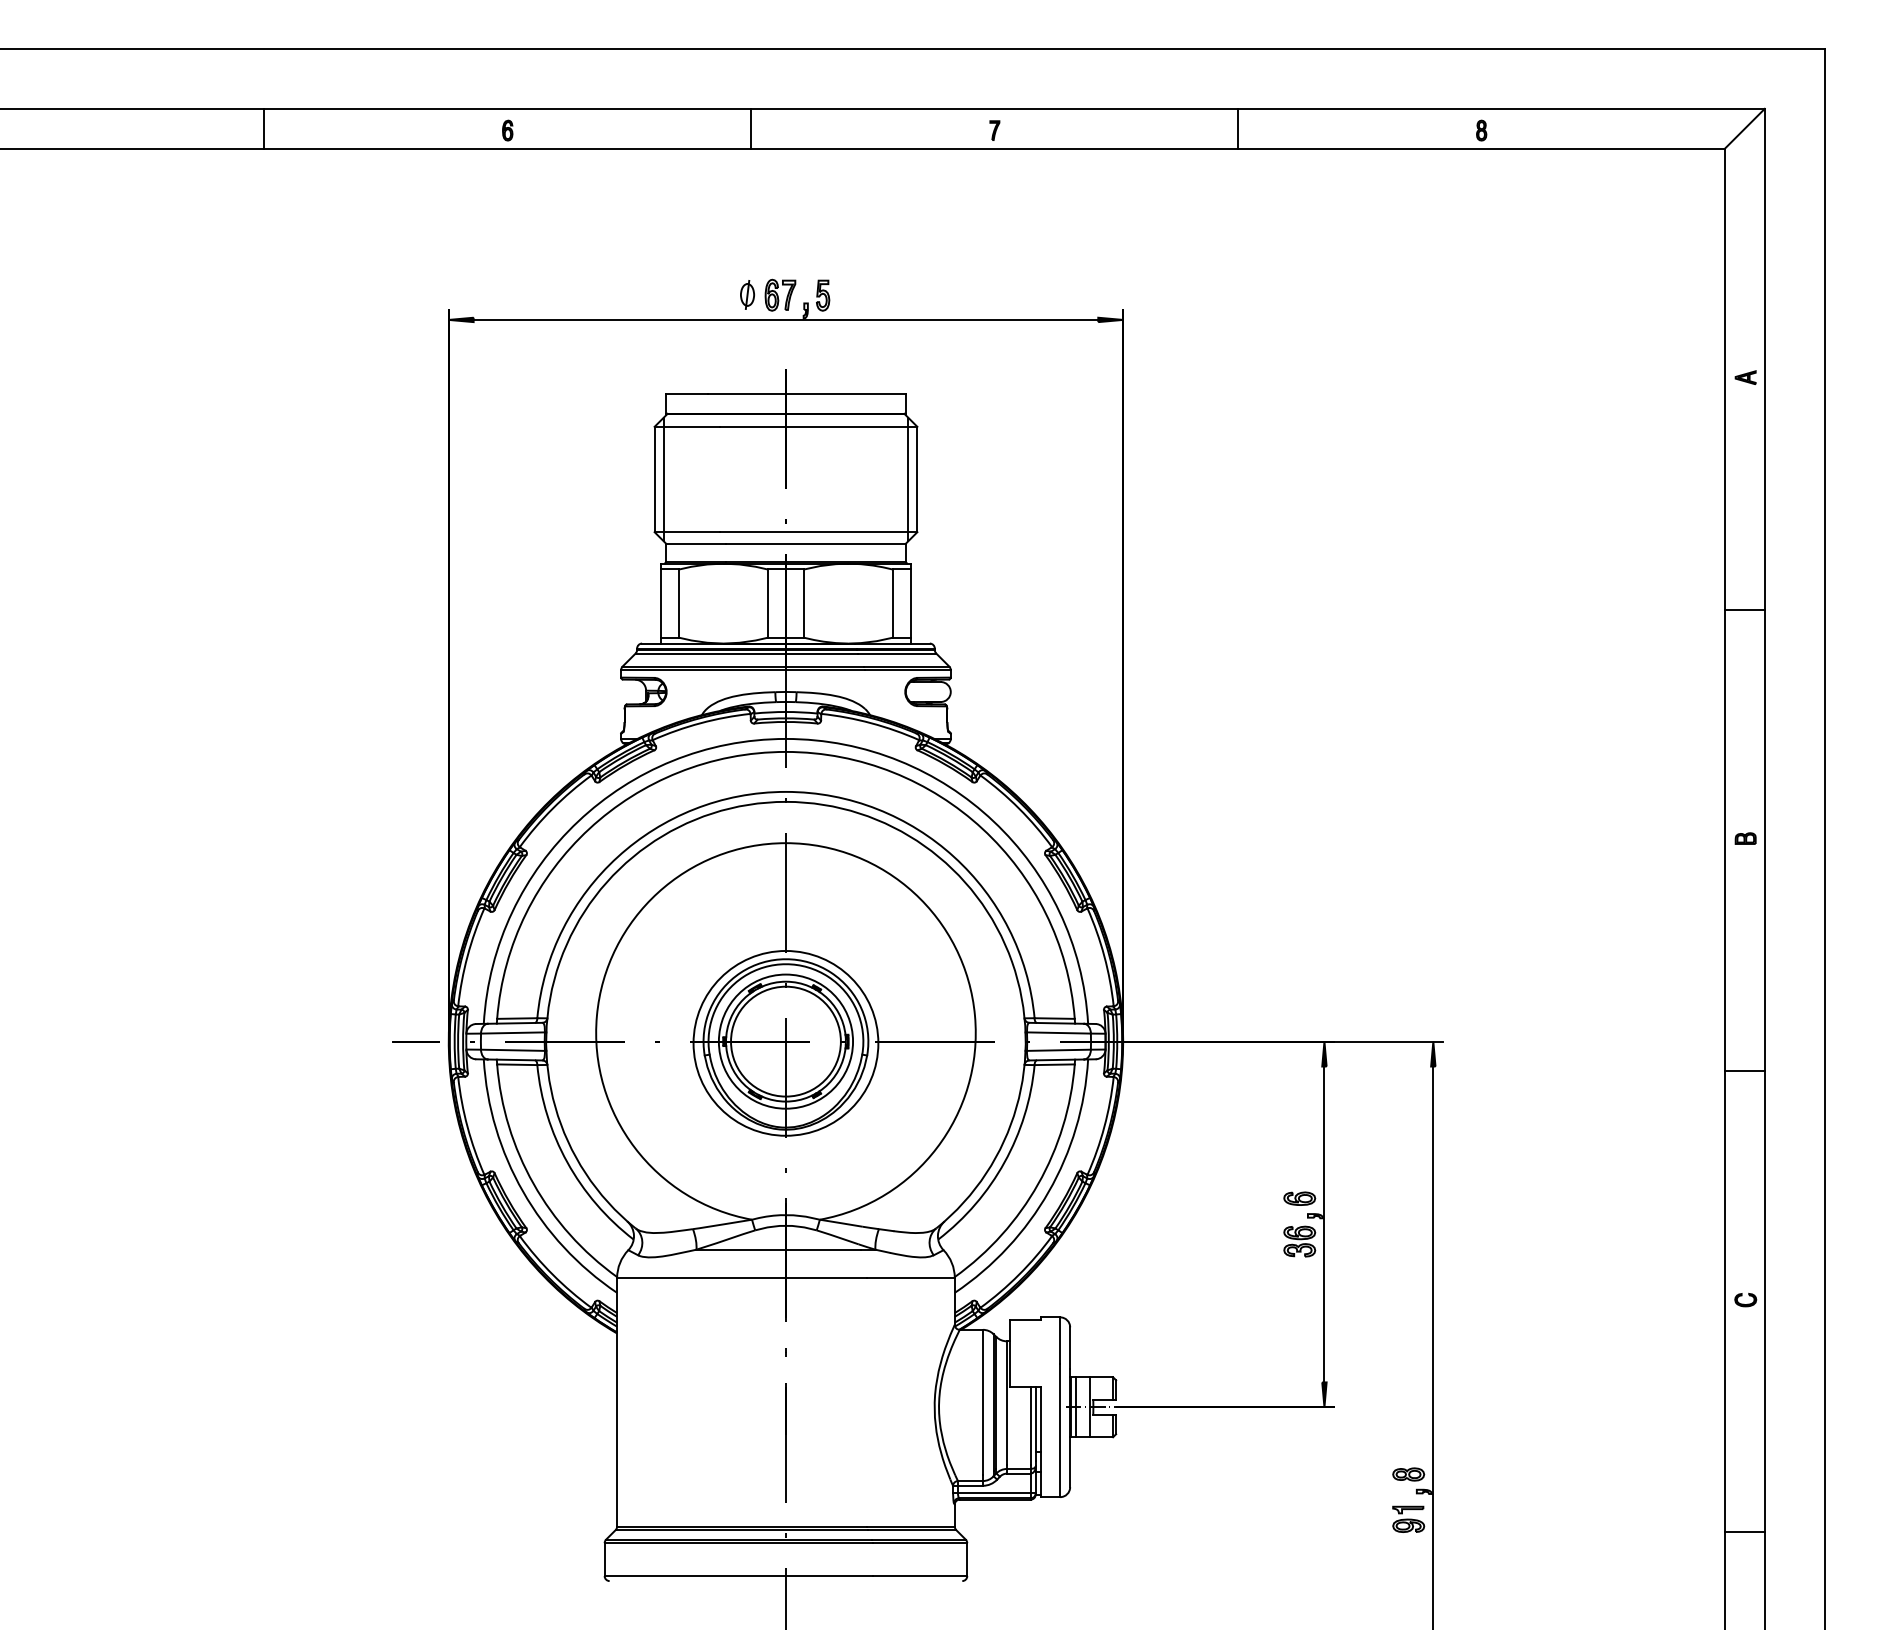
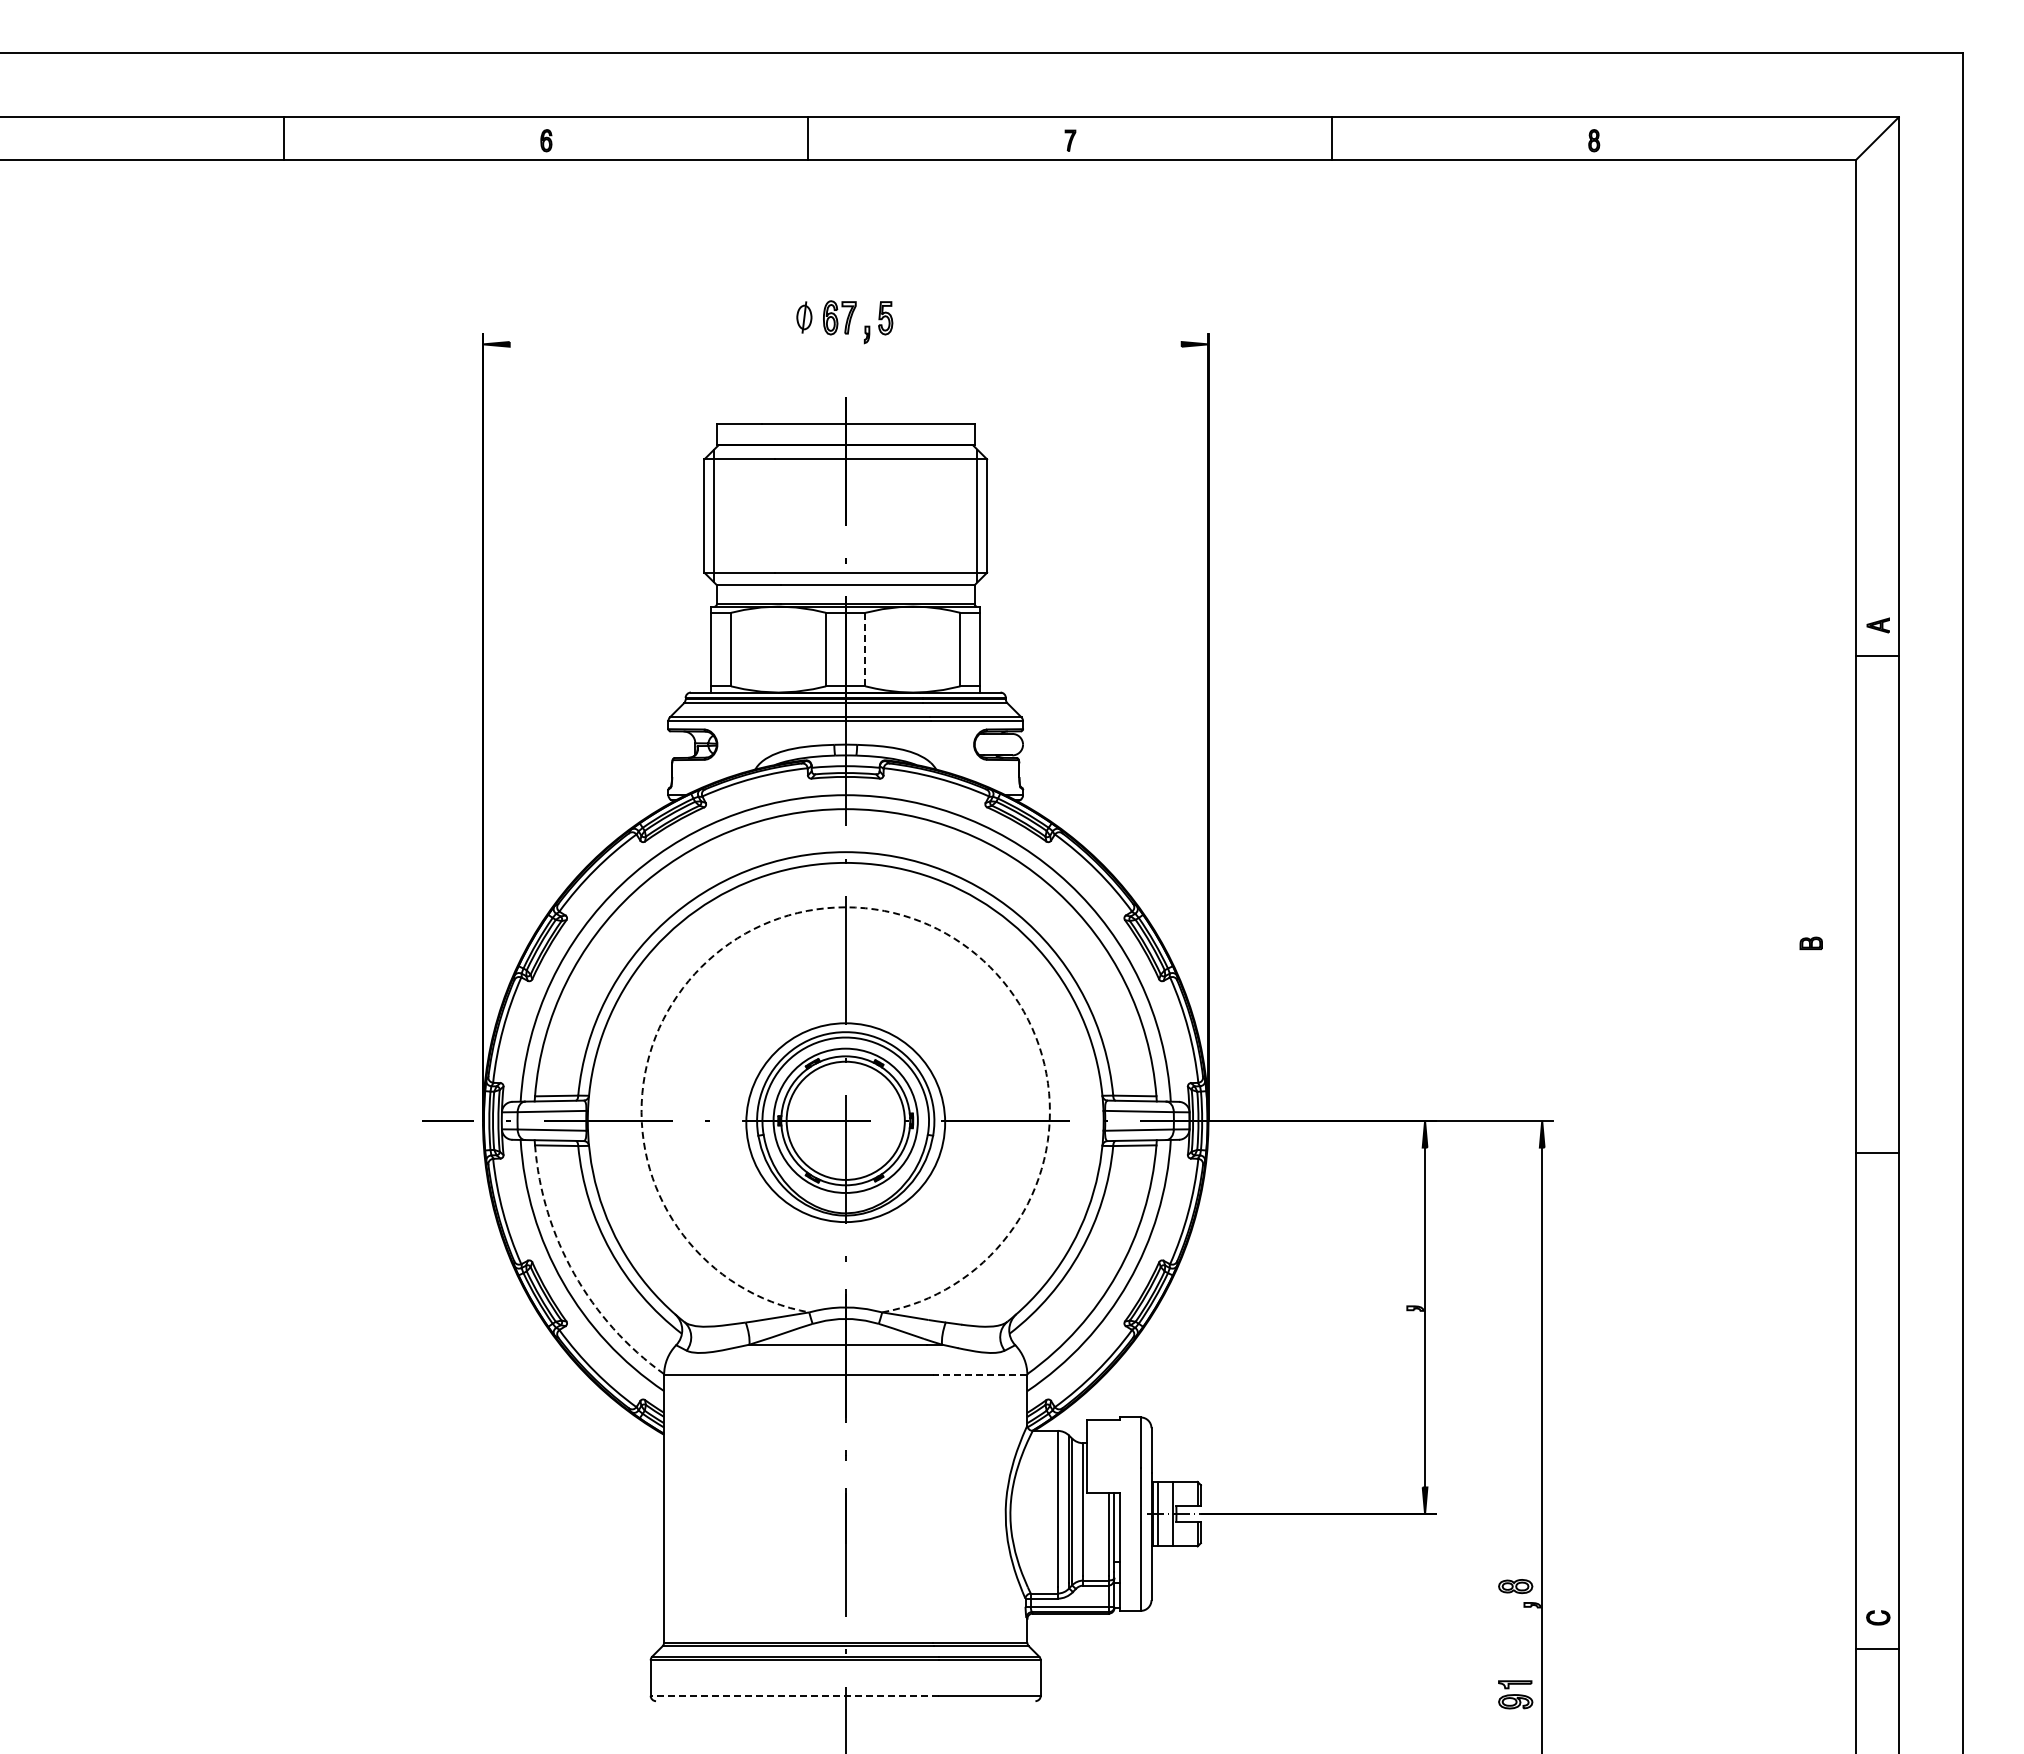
line: (785, 320) -> (845, 344), removed
part: (1744, 377) -> (1877, 625), moved
line: (804, 603) -> (865, 649), solid -> dashed
part: (1744, 838) -> (1810, 943), moved
arc: (785, 843) -> (845, 907), solid -> dashed
arc: (533, 1183) -> (574, 1273), solid -> dashed
part: (1299, 1198) -> (1398, 1289), removed
part: (1299, 1241) -> (1398, 1335), removed
line: (910, 1278) -> (979, 1375), solid -> dashed
part: (1745, 1299) -> (1878, 1617), moved
part: (1408, 1519) -> (1515, 1694), moved
line: (738, 1575) -> (794, 1695), solid -> dashed

